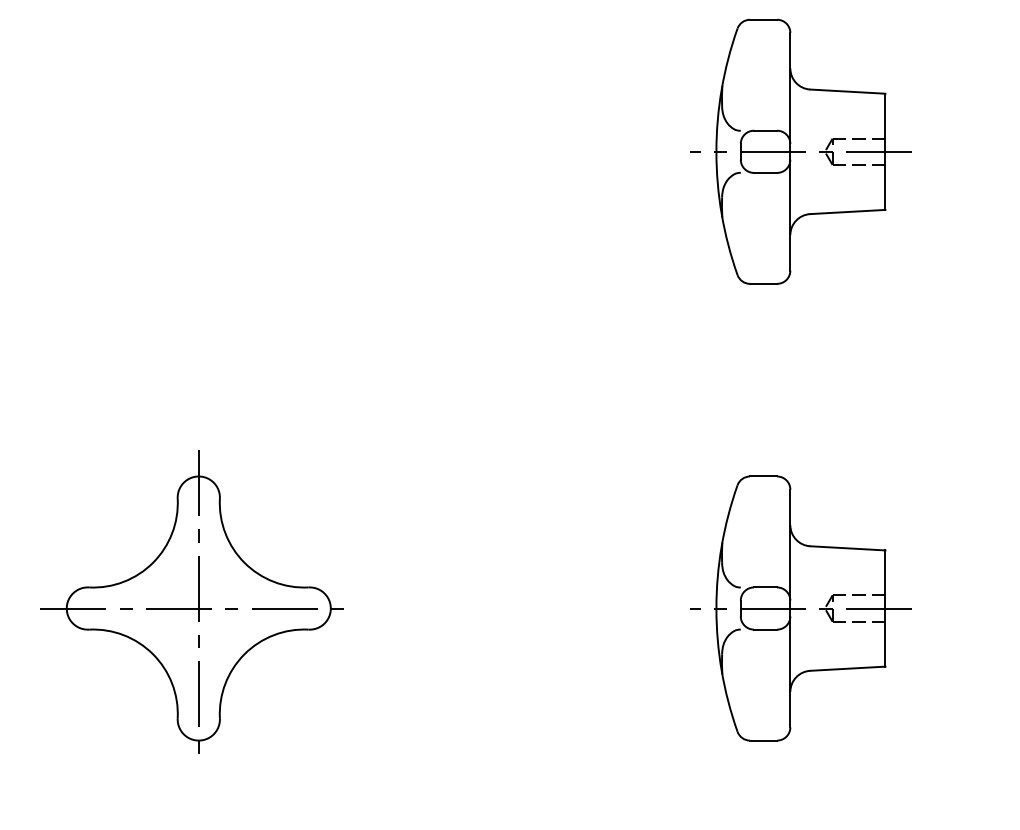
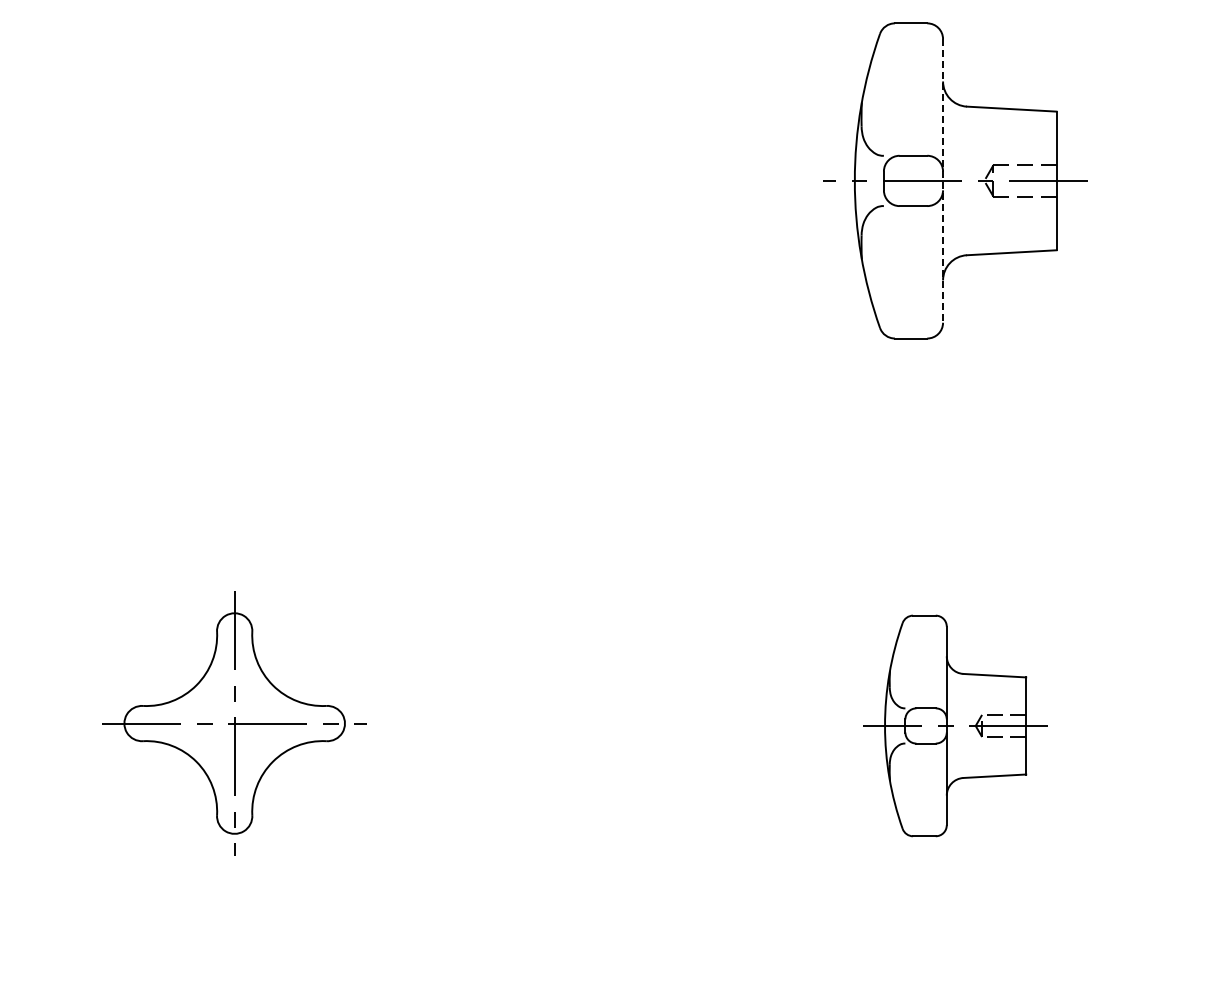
line: (790, 151) -> (943, 180), solid -> dashed
part: (191, 601) -> (228, 717), size x0.7
part: (800, 608) -> (955, 725), size x0.7

